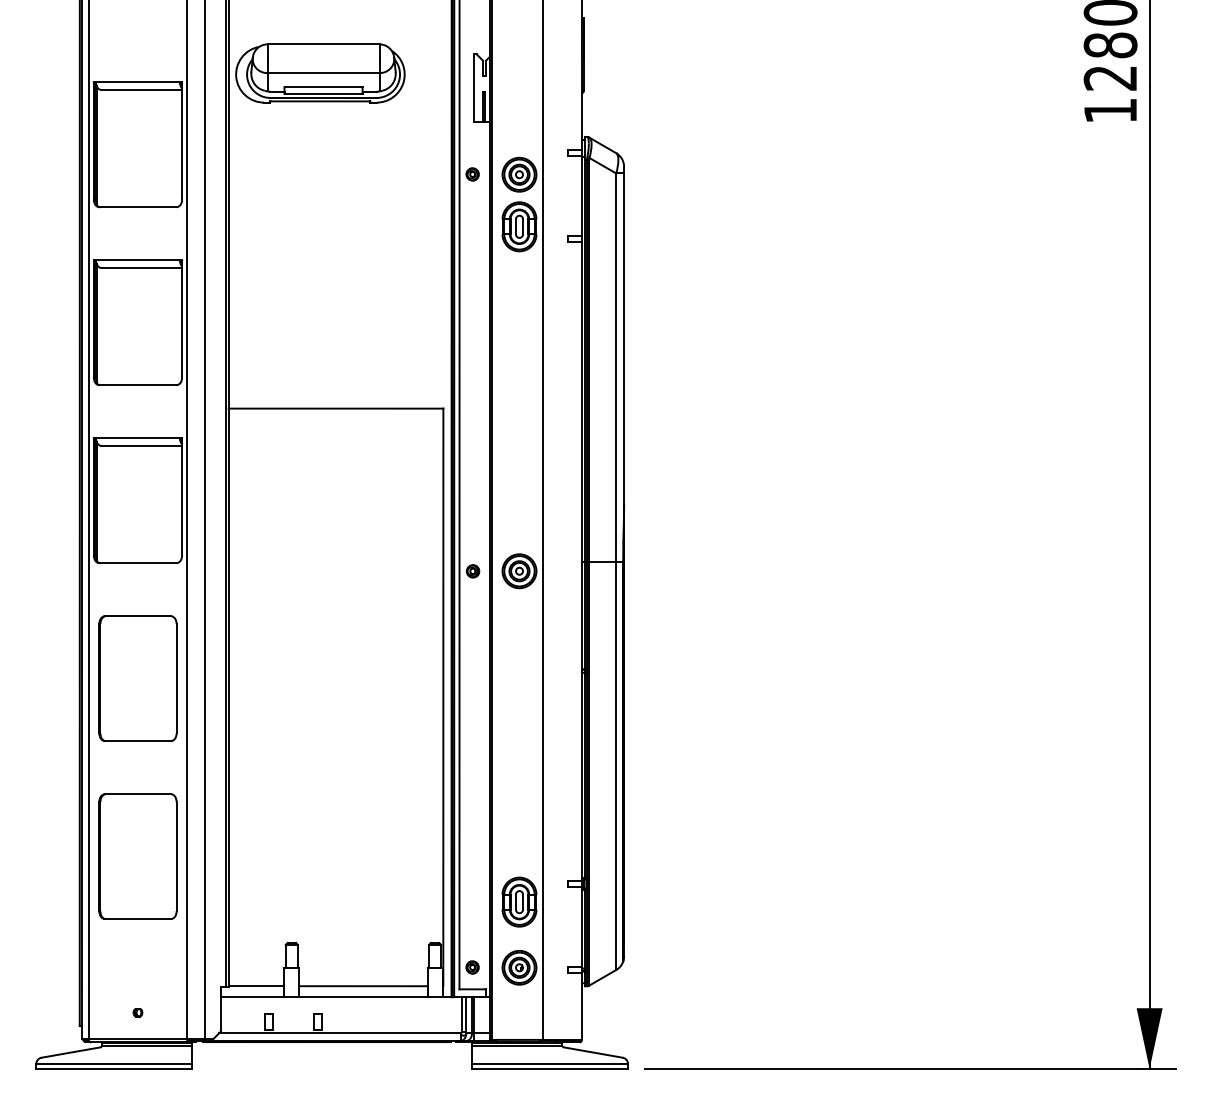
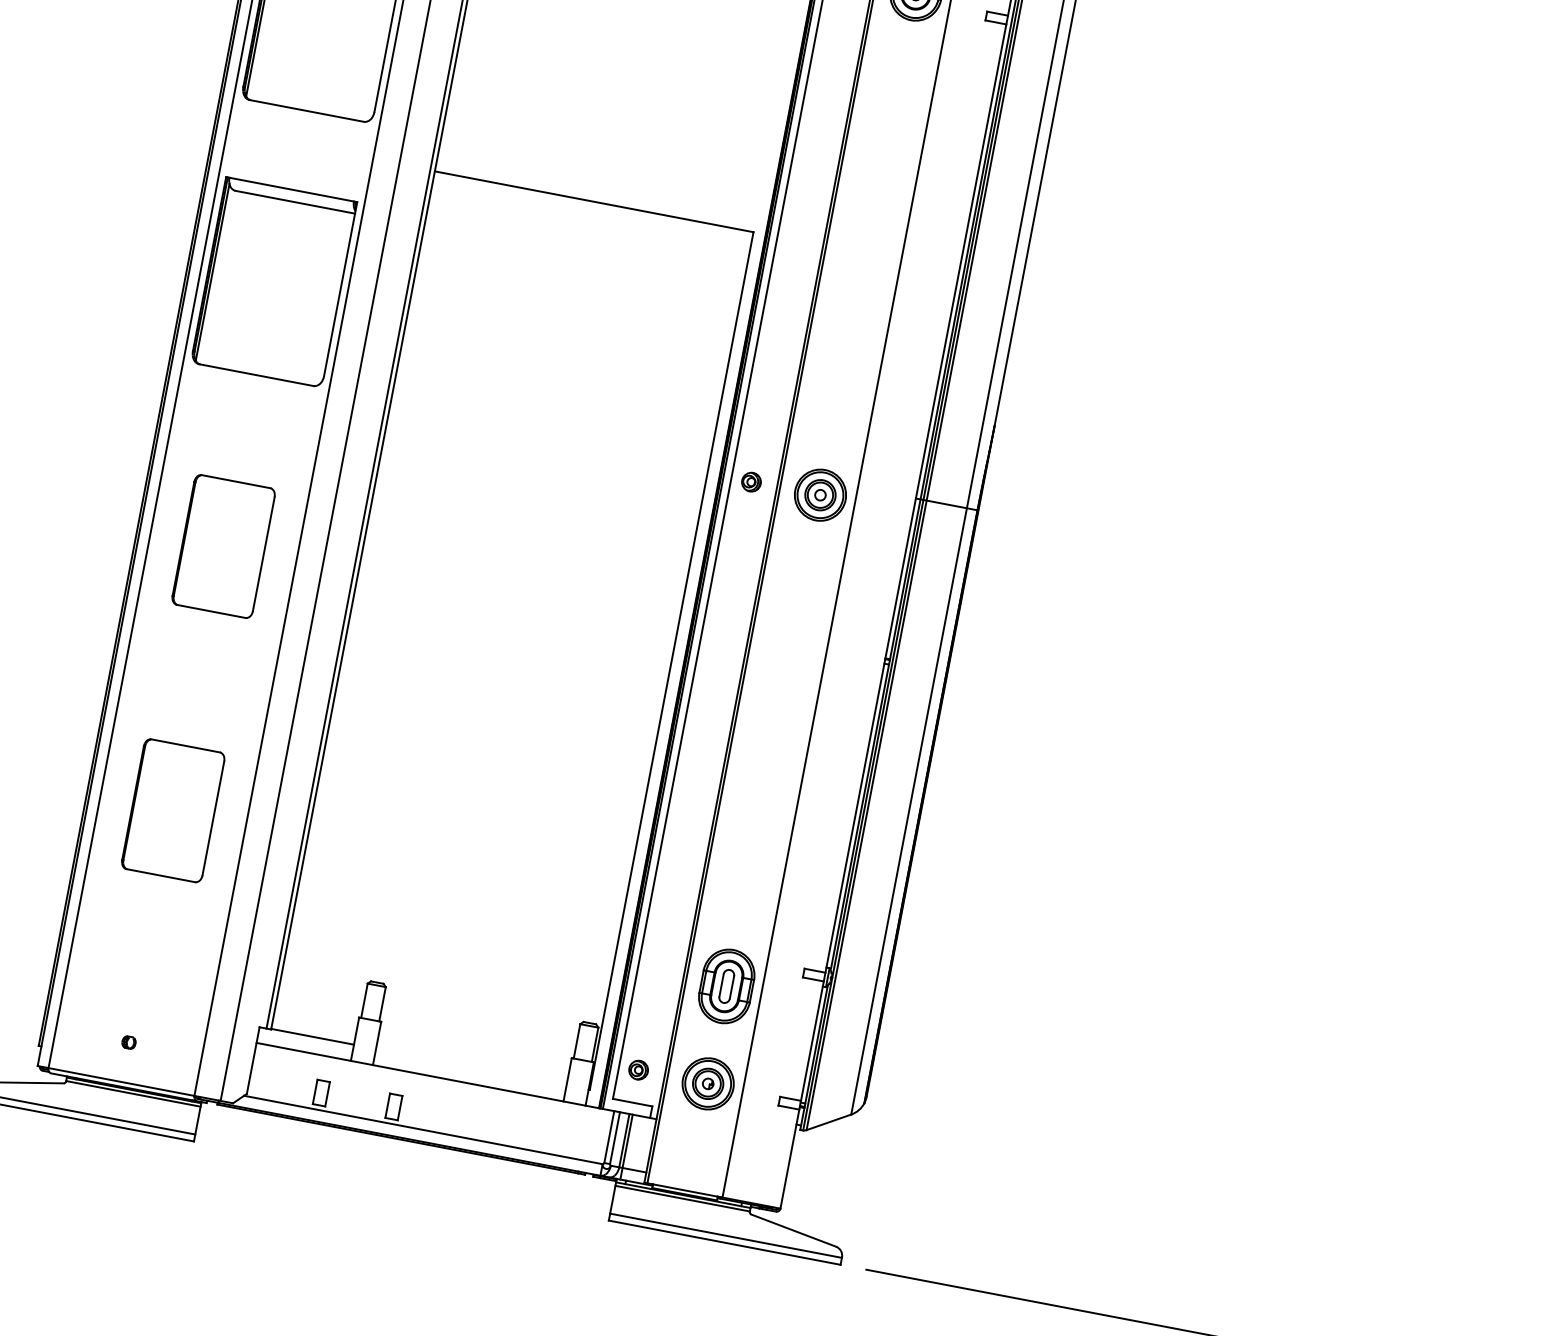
part: (137, 678) -> (222, 546), size x0.7
part: (137, 856) -> (172, 810), size x0.7
line: (363, 986) -> (471, 1067), removed

